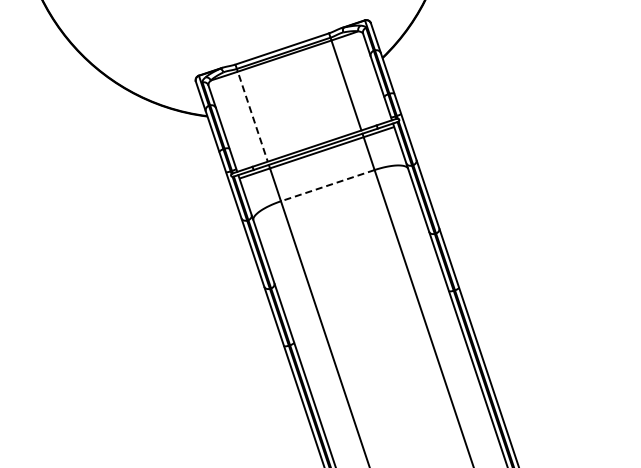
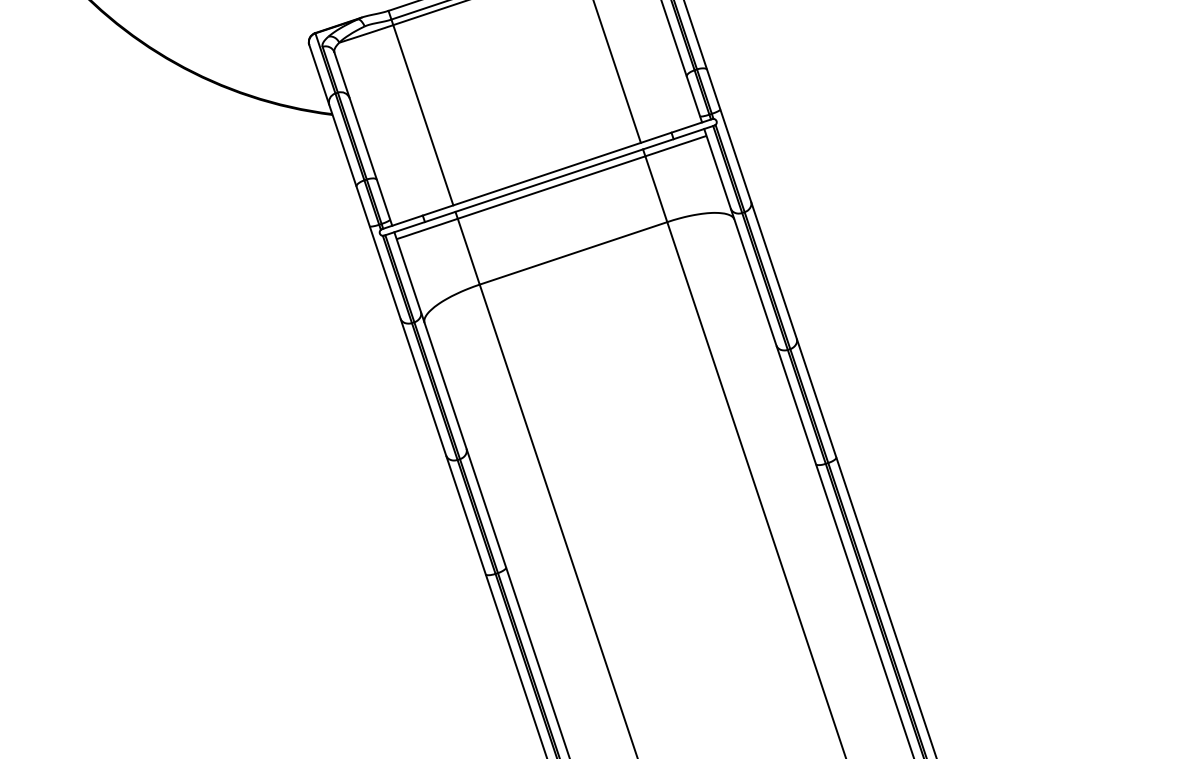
line: (251, 113) -> (420, 108), dashed -> solid
line: (327, 185) -> (572, 253), dashed -> solid

